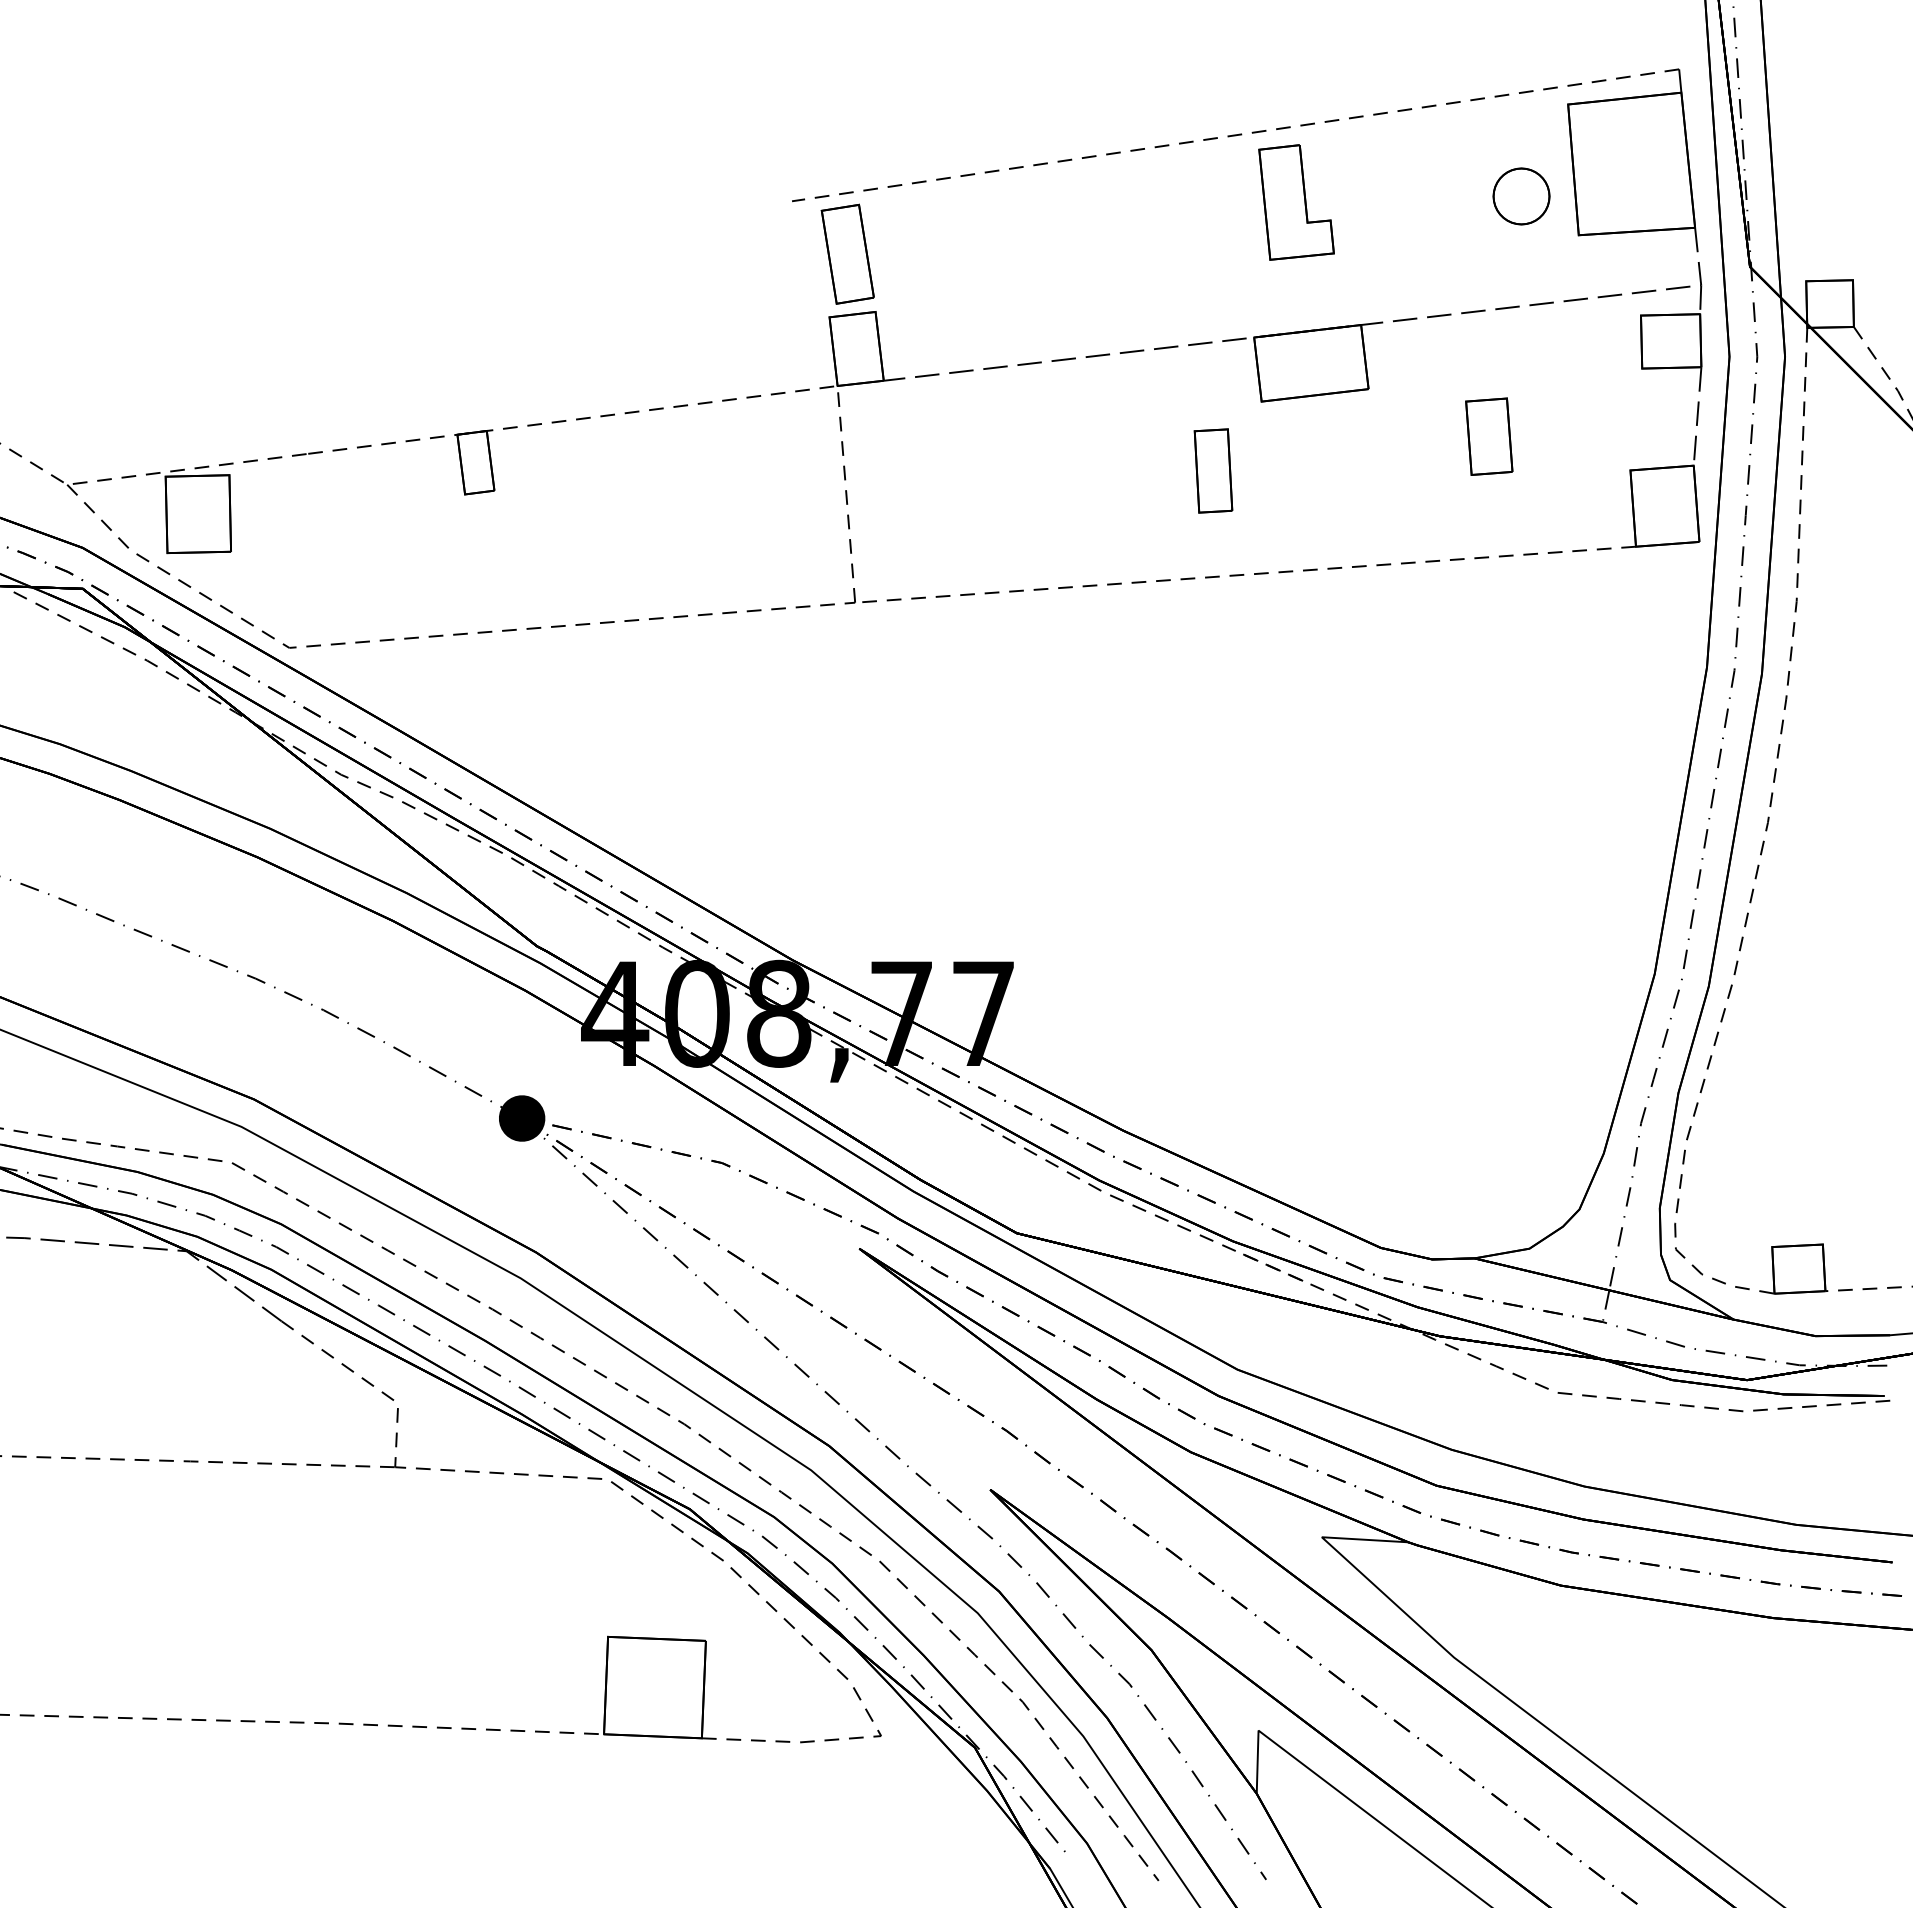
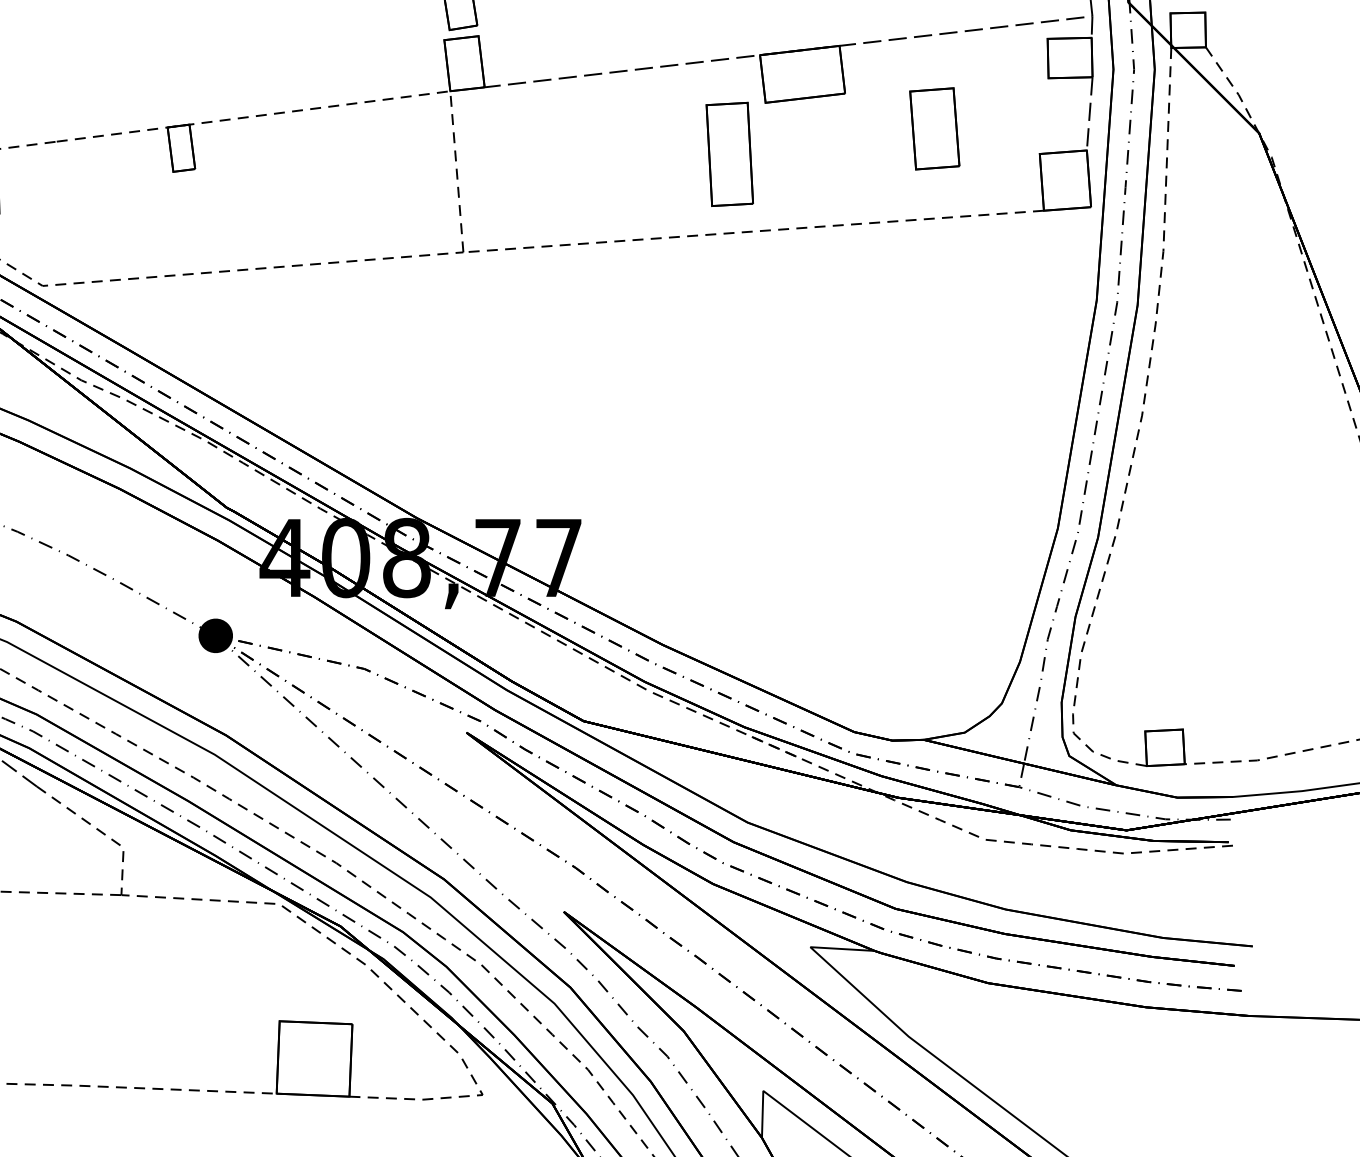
part: (1489, 436) -> (935, 128), size x1.43
part: (1213, 470) -> (729, 154), size x1.67

